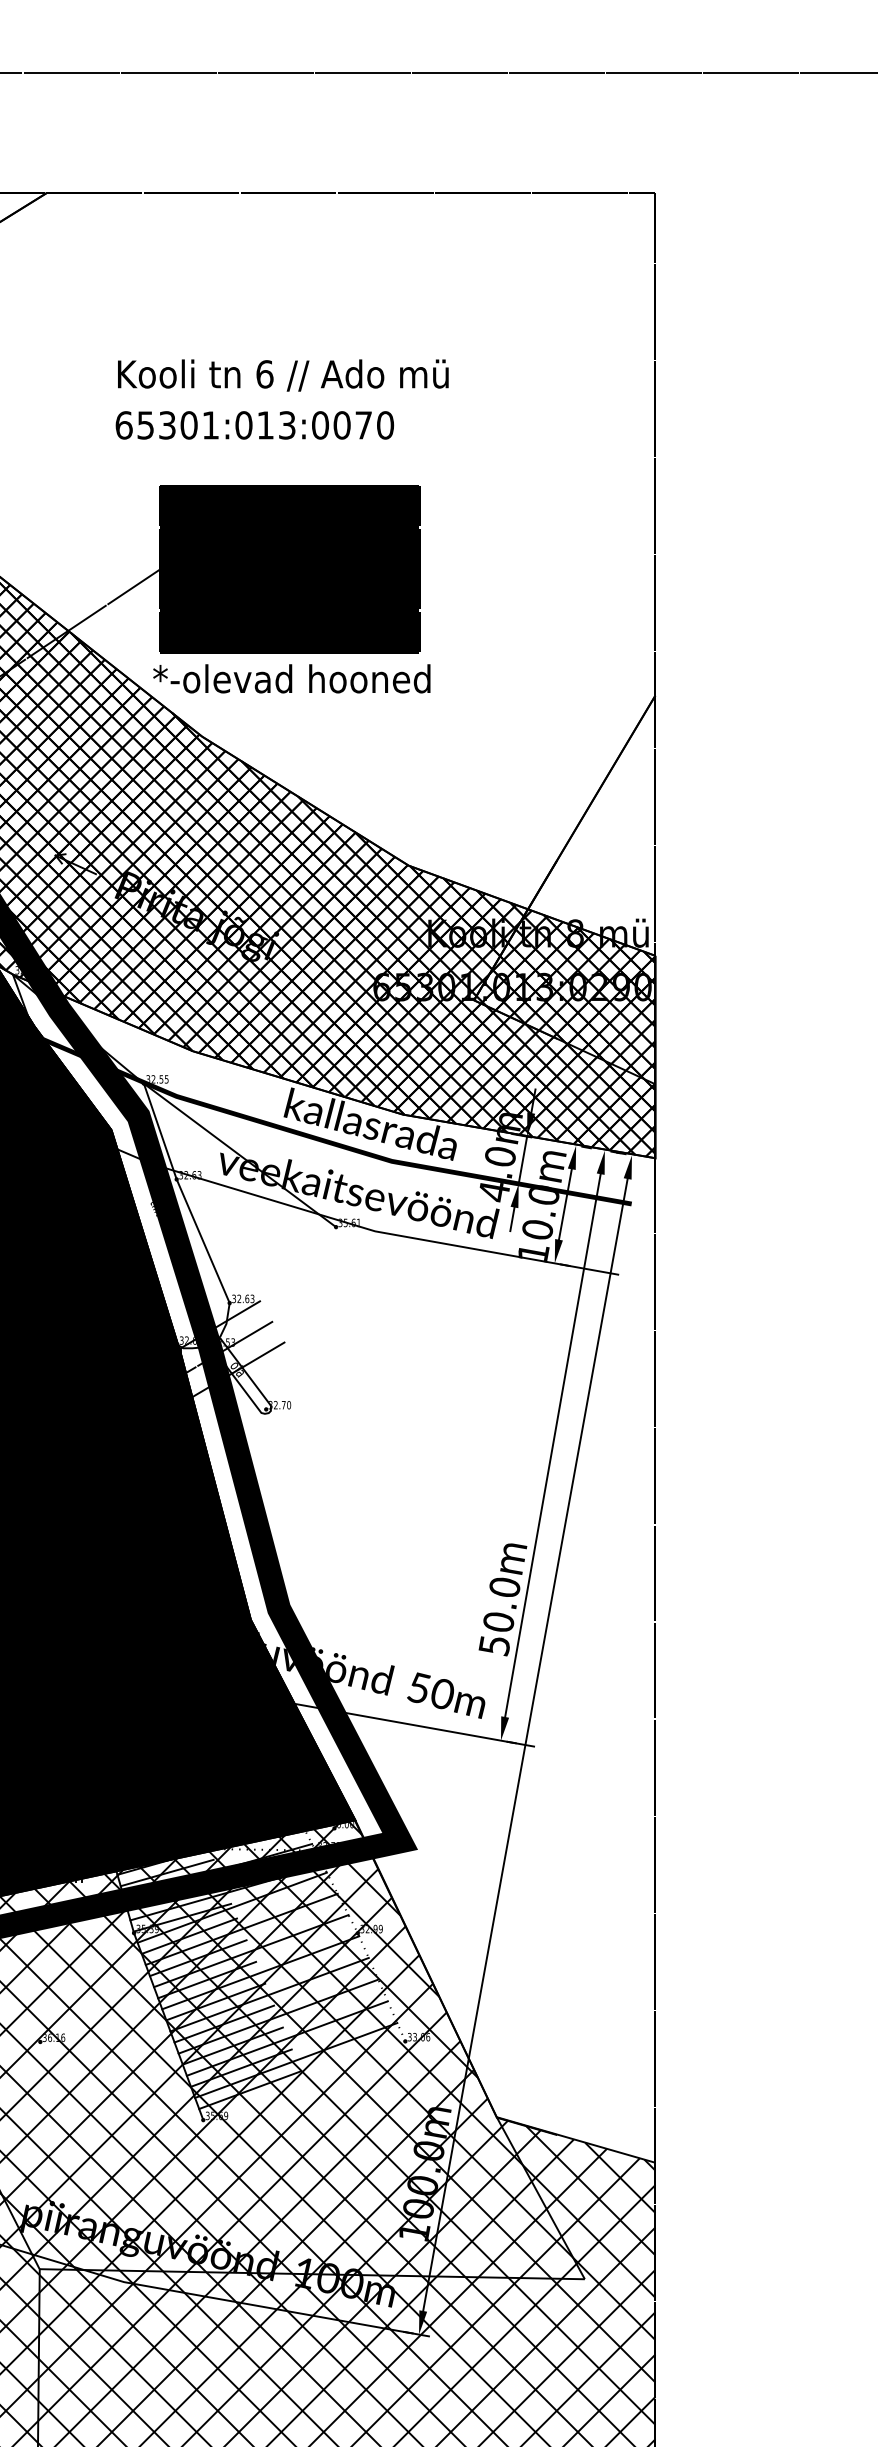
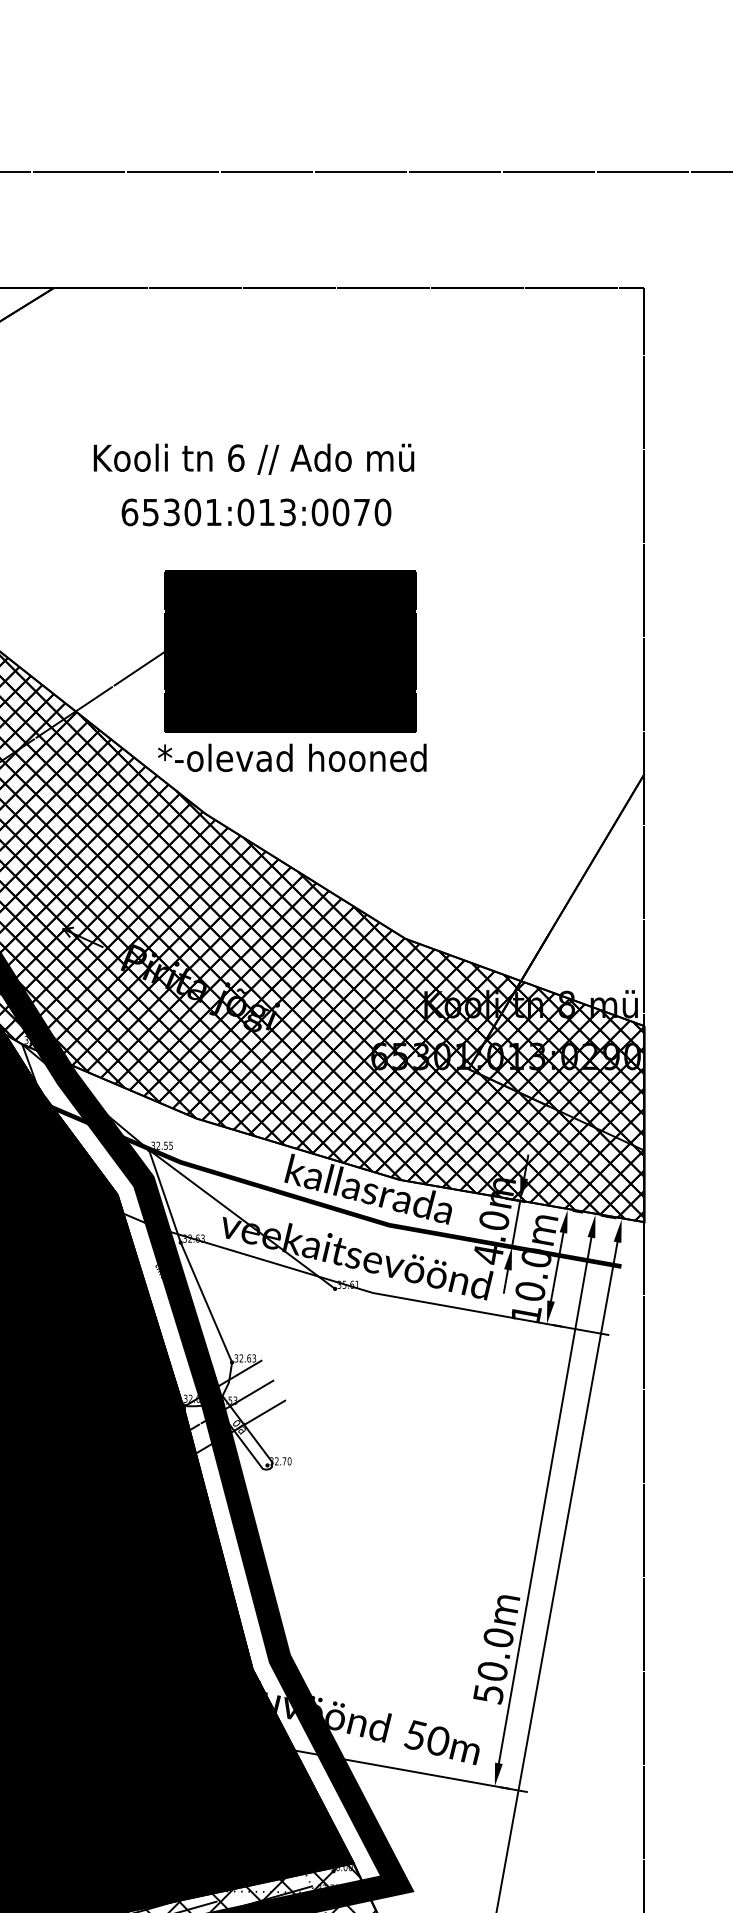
text: (283, 375) -> (254, 459), moved

